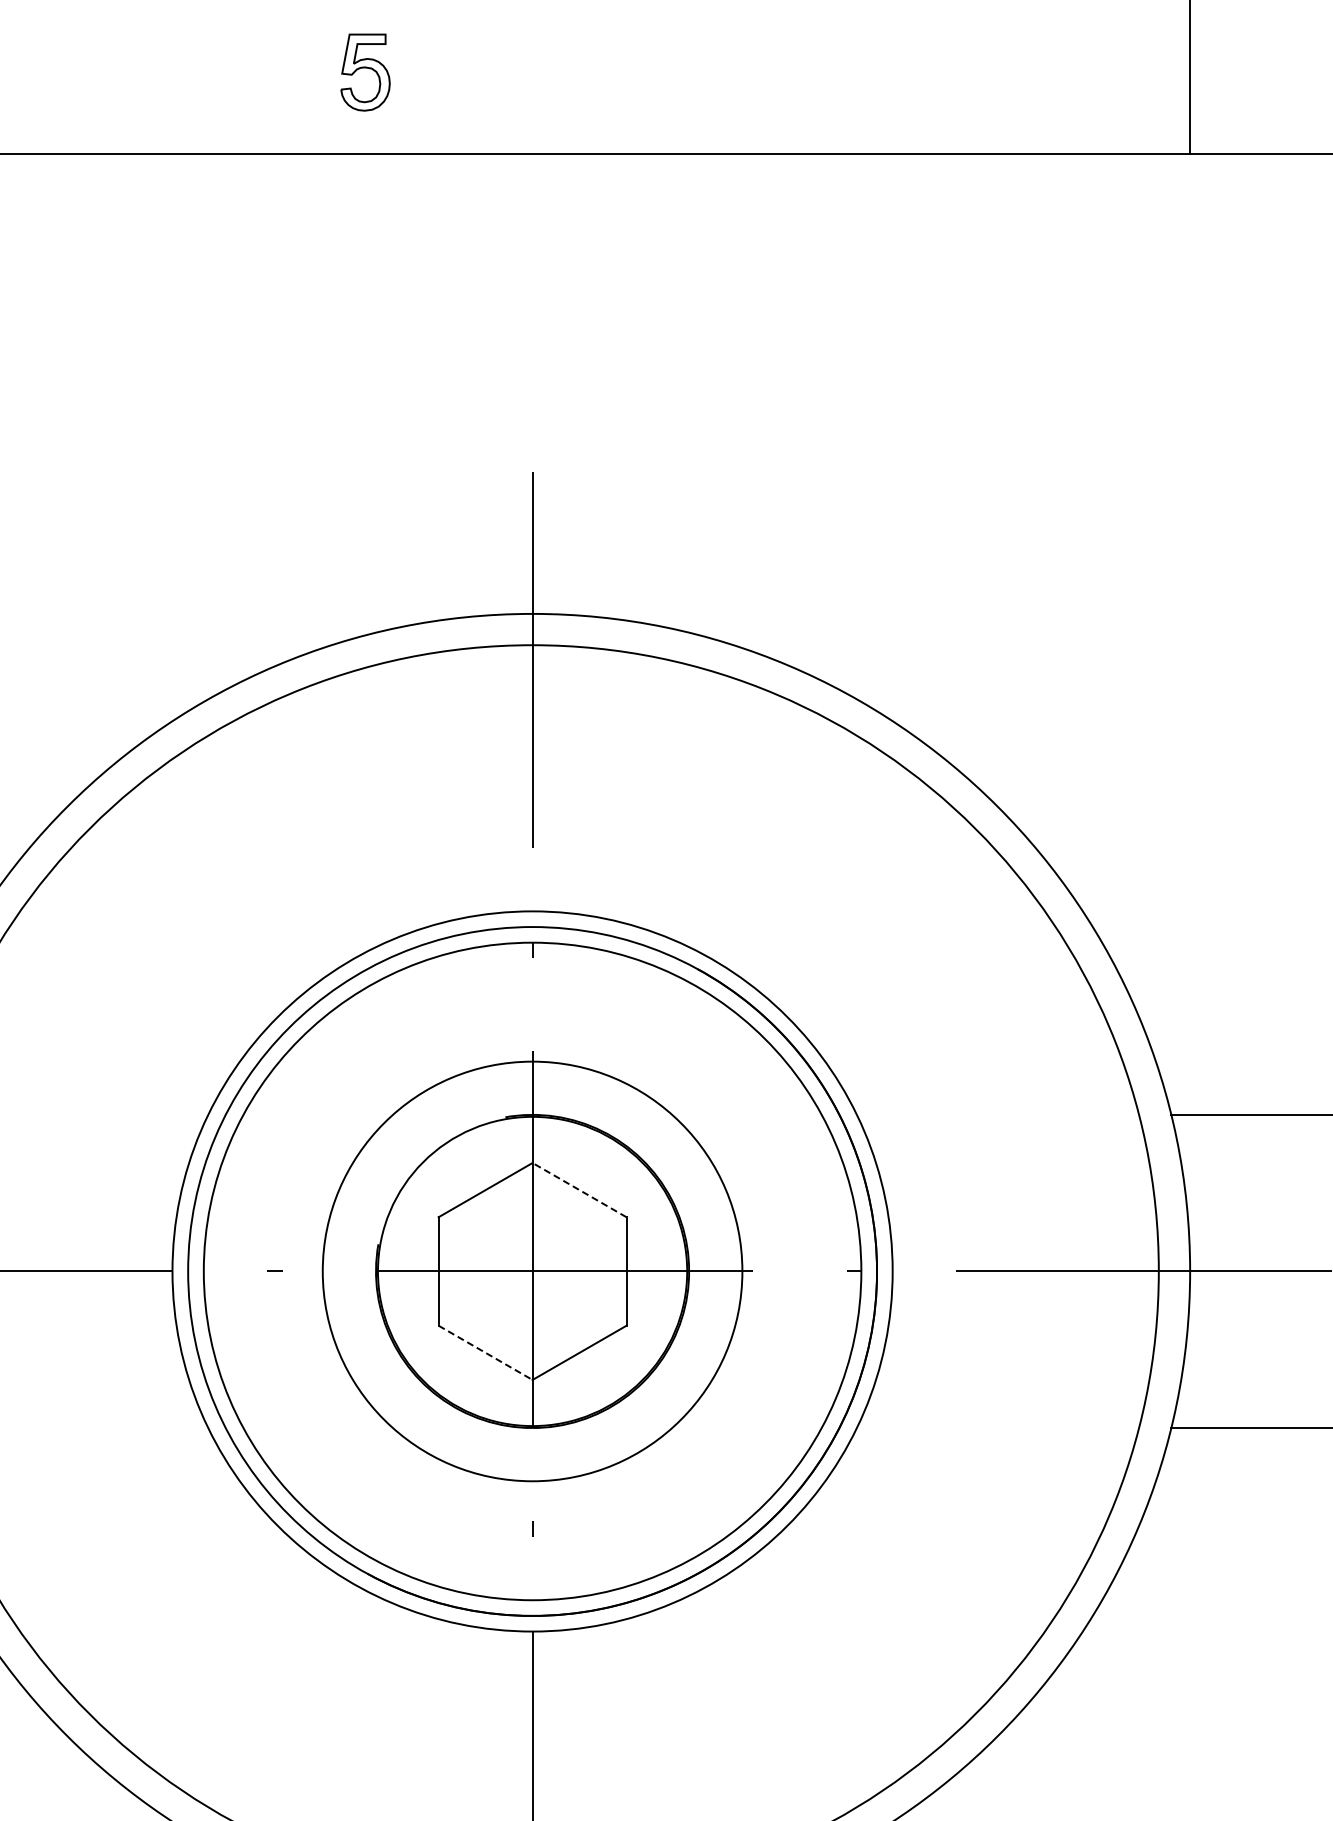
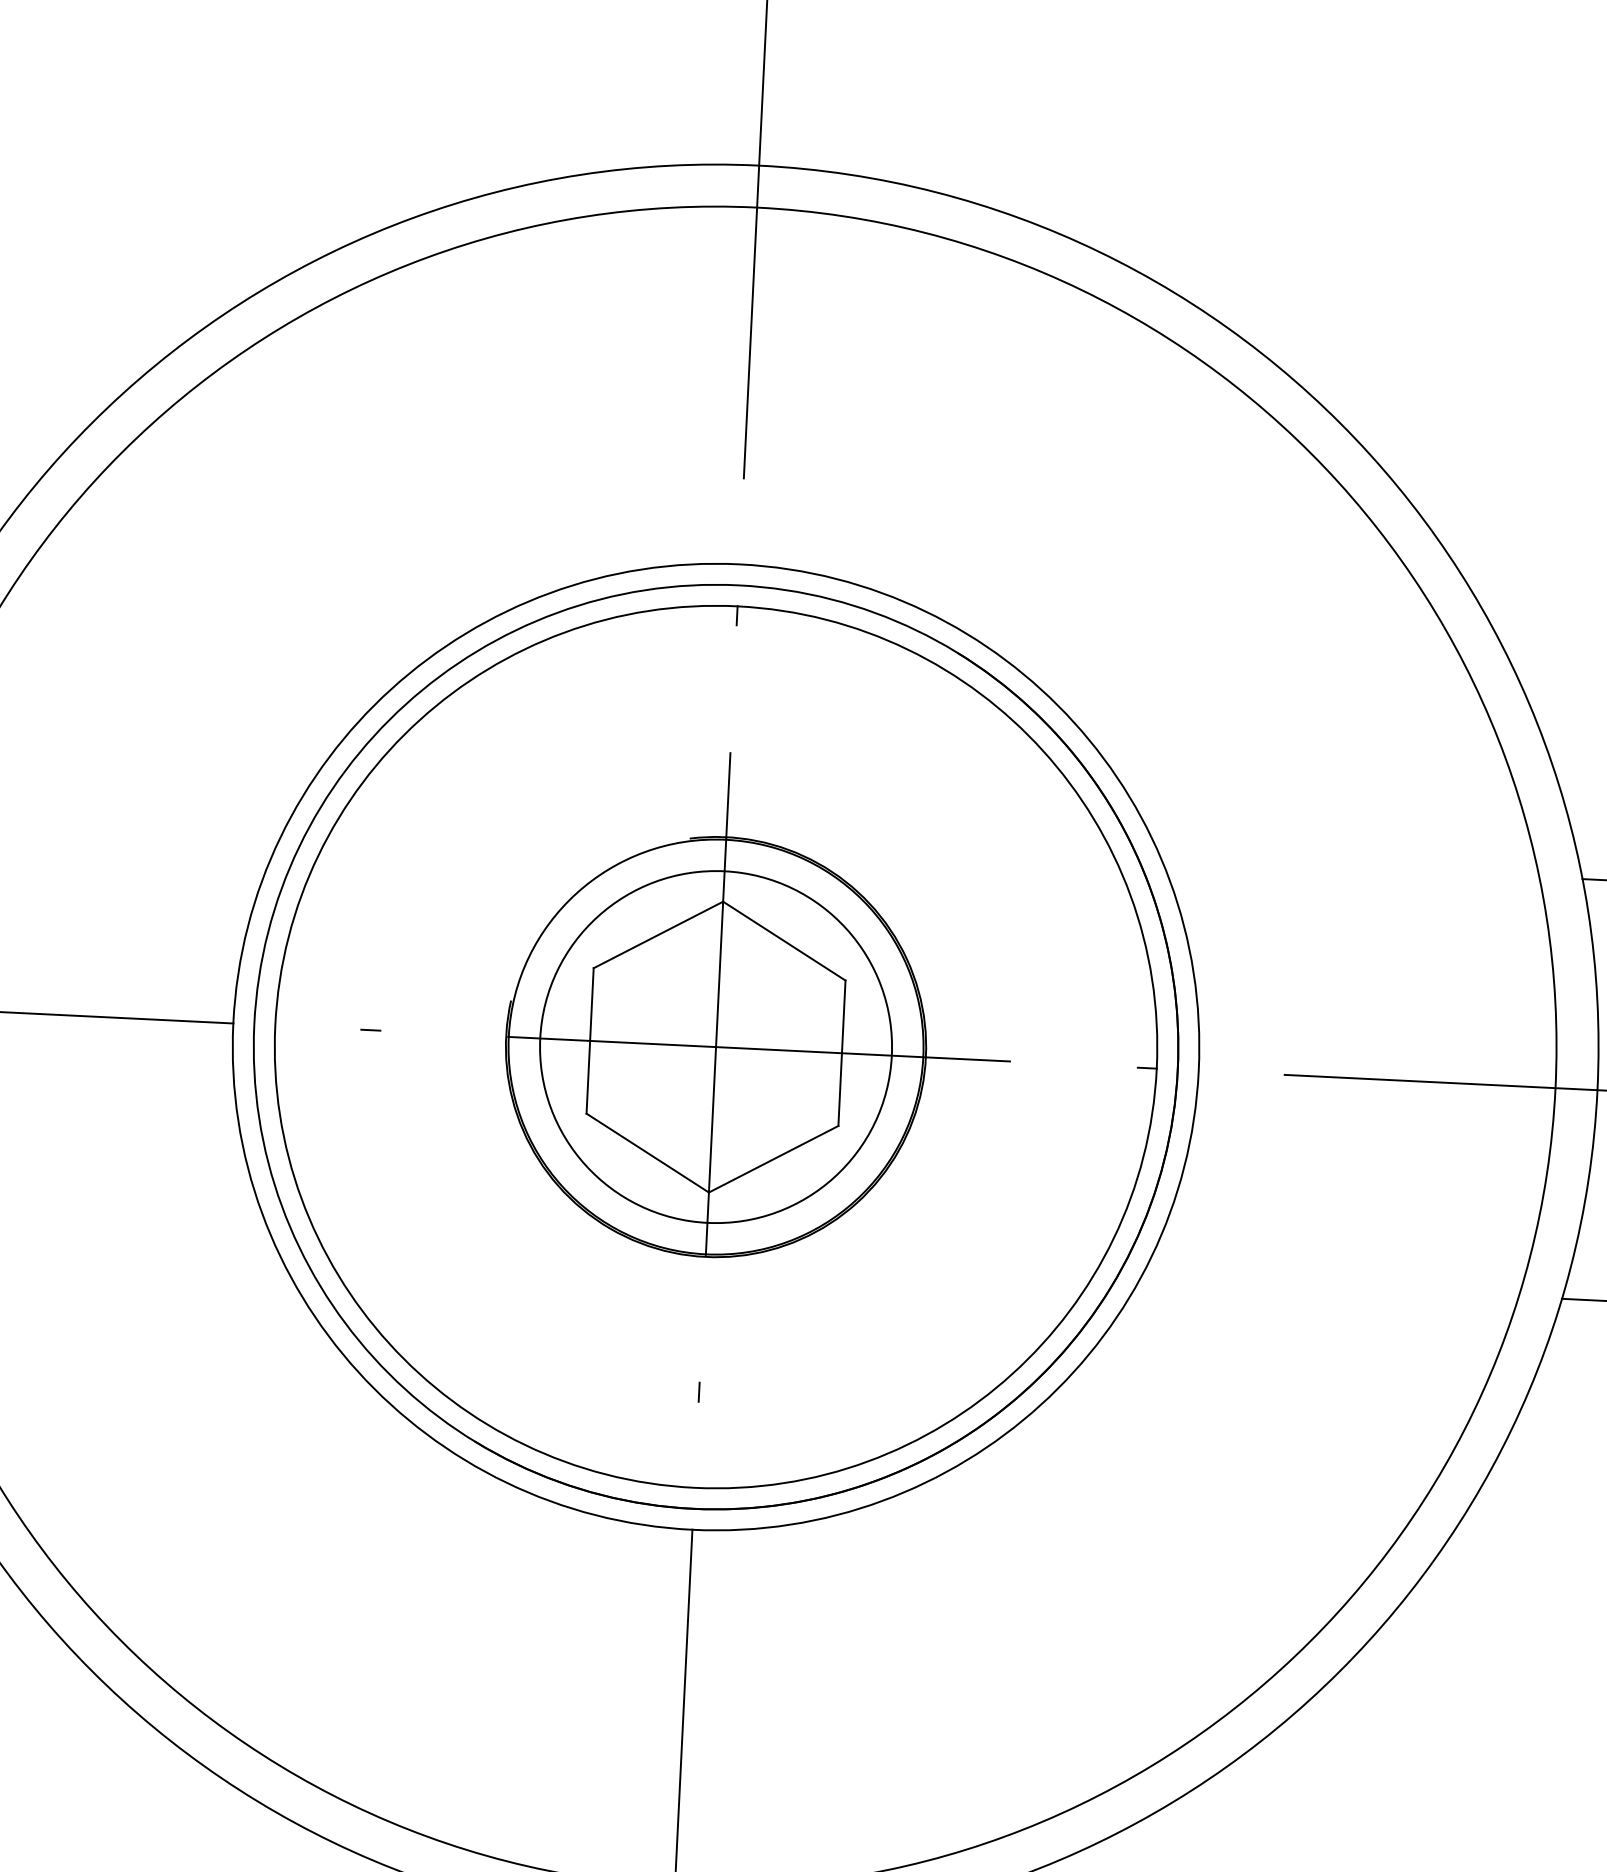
line: (579, 1189) -> (784, 940), dashed -> solid
circle: (532, 1271) -> (715, 1047), size x0.62
line: (486, 1353) -> (648, 1154), dashed -> solid

